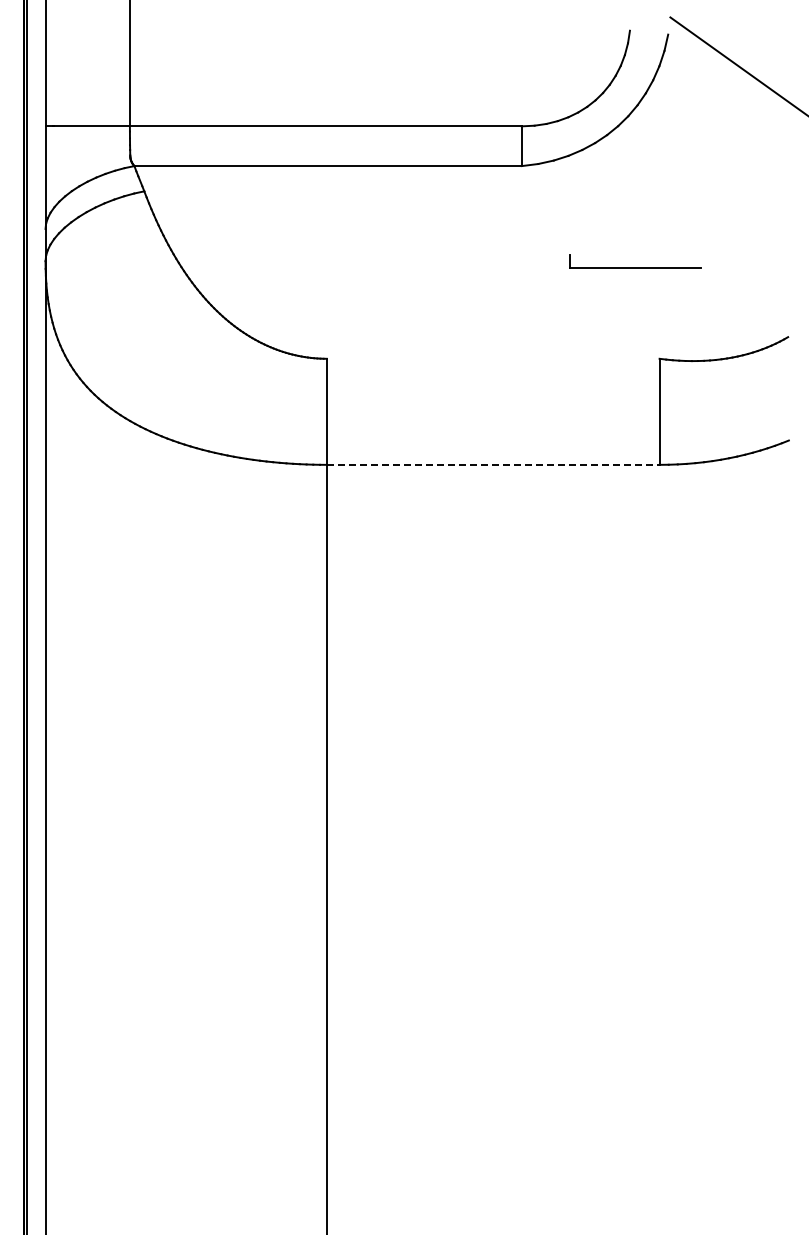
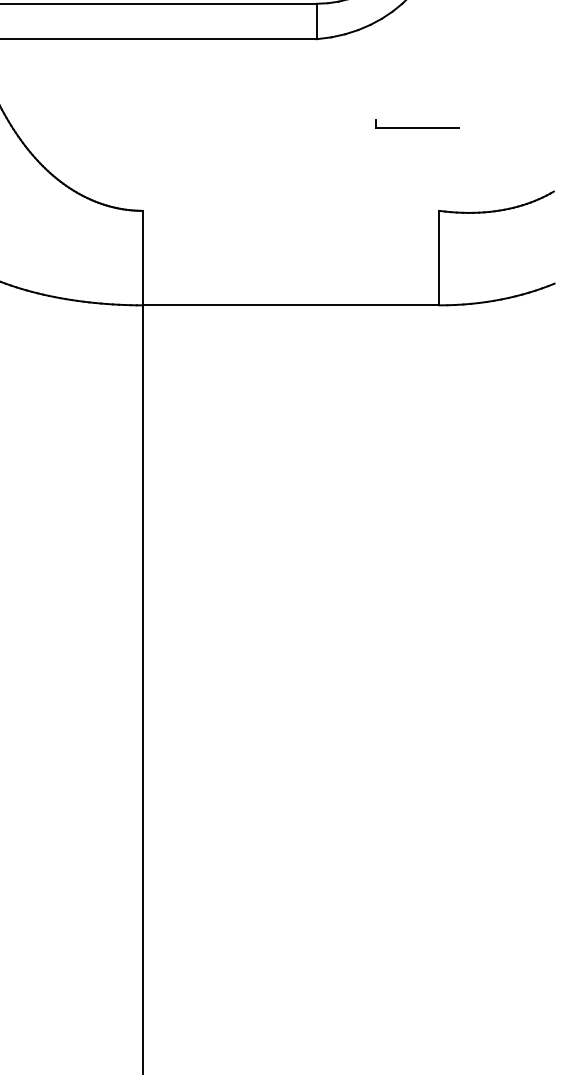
part: (634, 260) -> (417, 123), size x0.71
line: (493, 464) -> (291, 305), dashed -> solid

